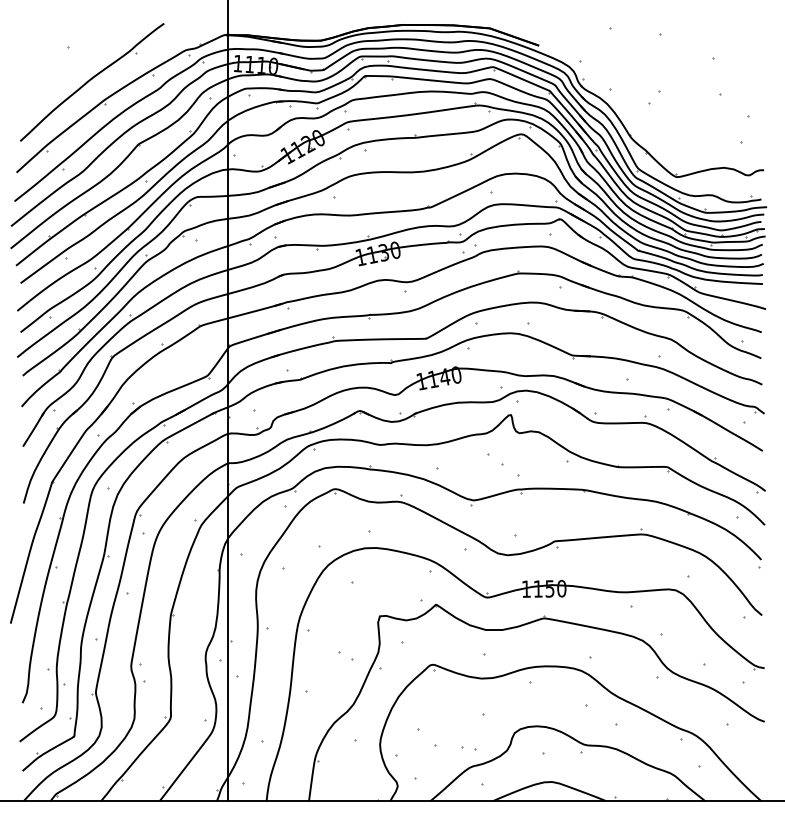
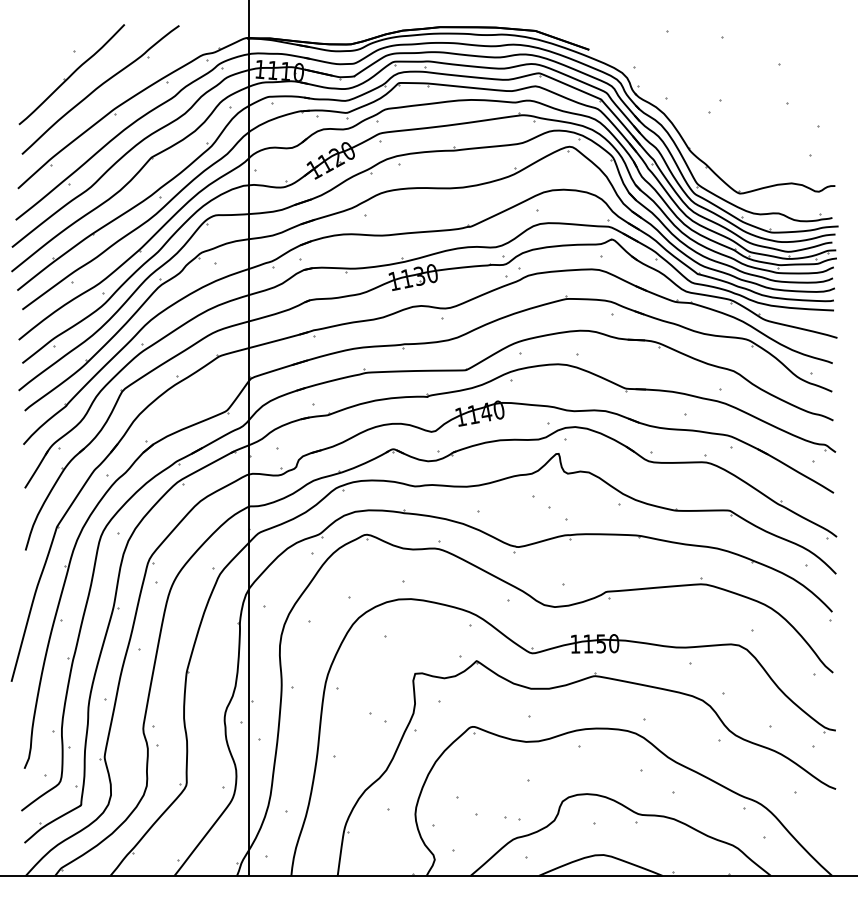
part: (65, 68) -> (71, 74), added

